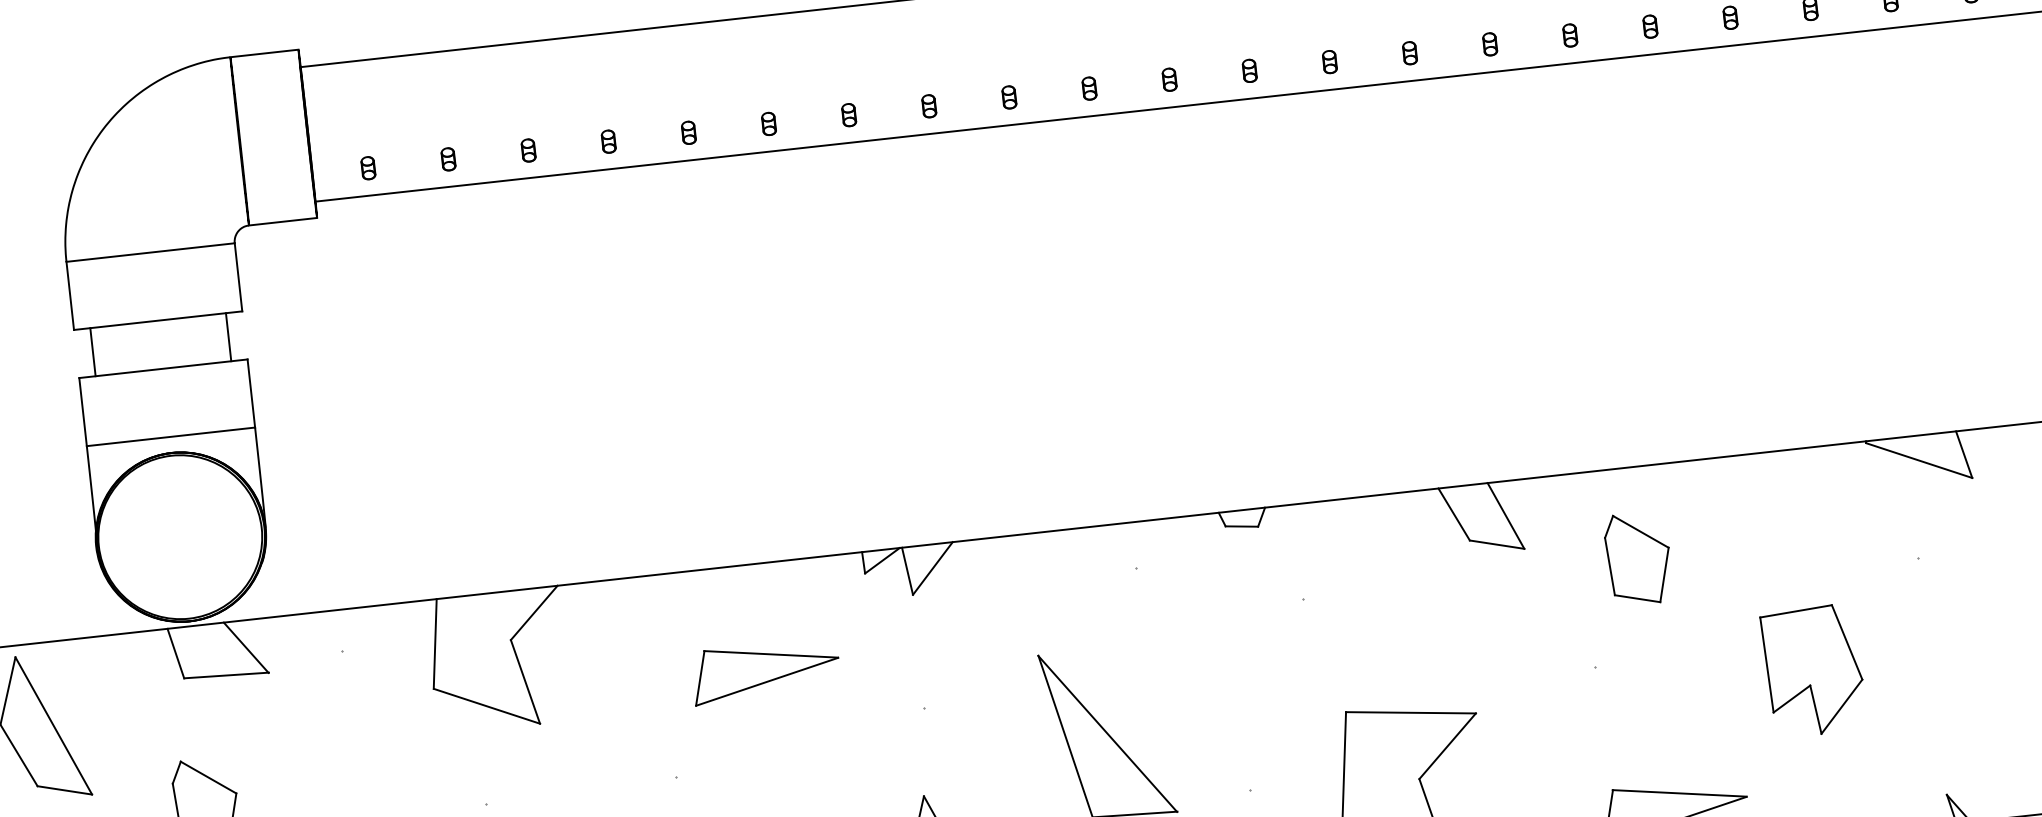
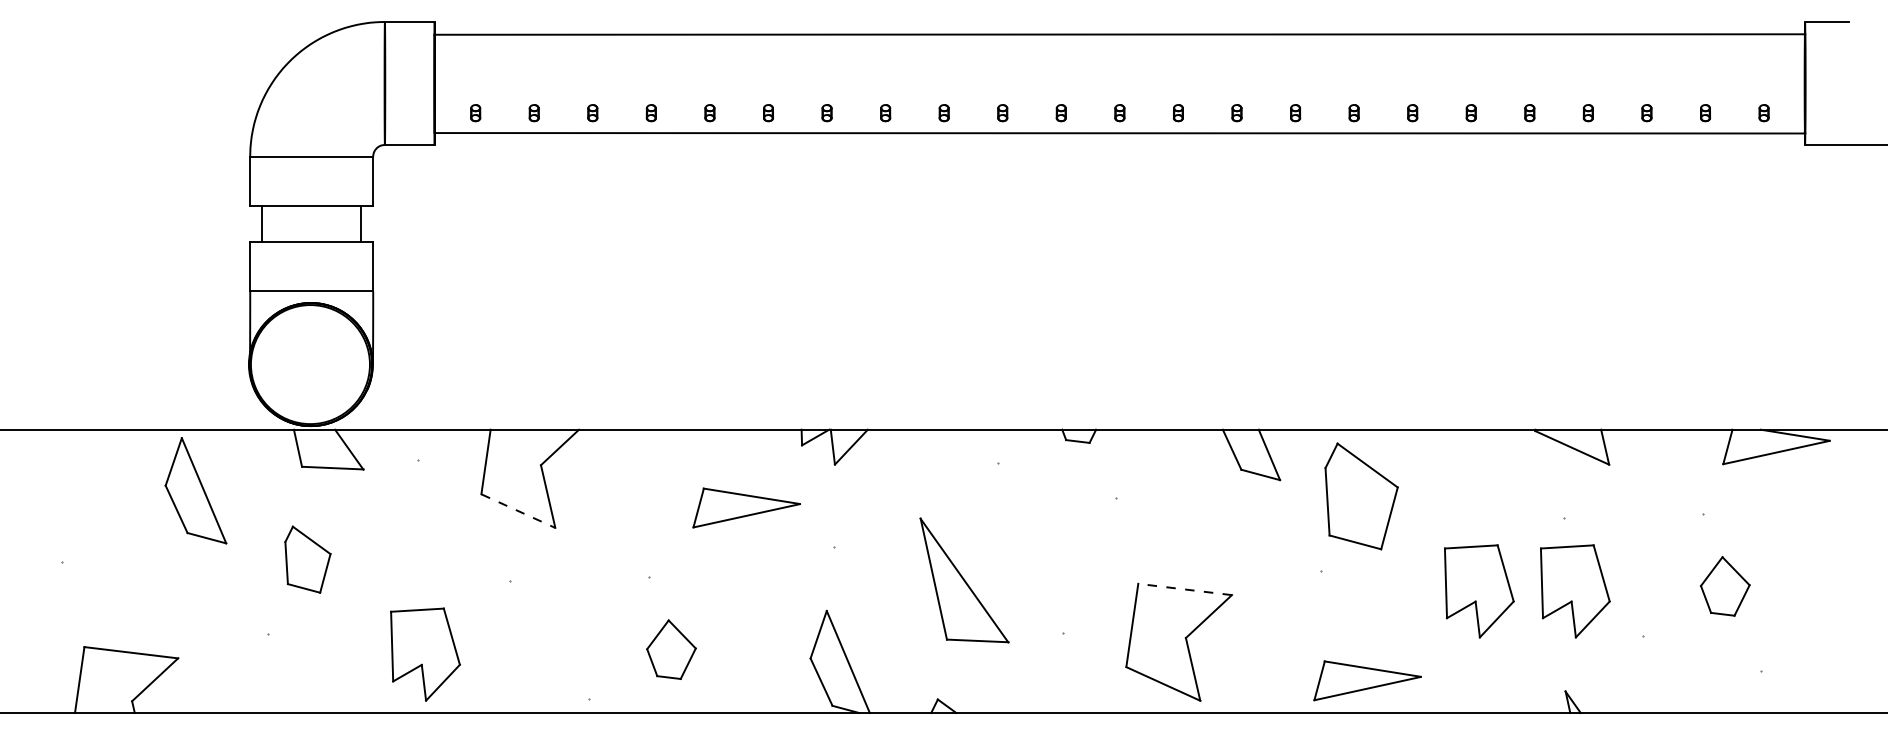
part: (1638, 558) -> (1361, 496), size x1.6
part: (1945, 656) -> (1575, 591), added
part: (765, 670) -> (746, 507), moved
line: (487, 706) -> (518, 511), solid -> dashed
line: (1410, 712) -> (1184, 589), solid -> dashed

